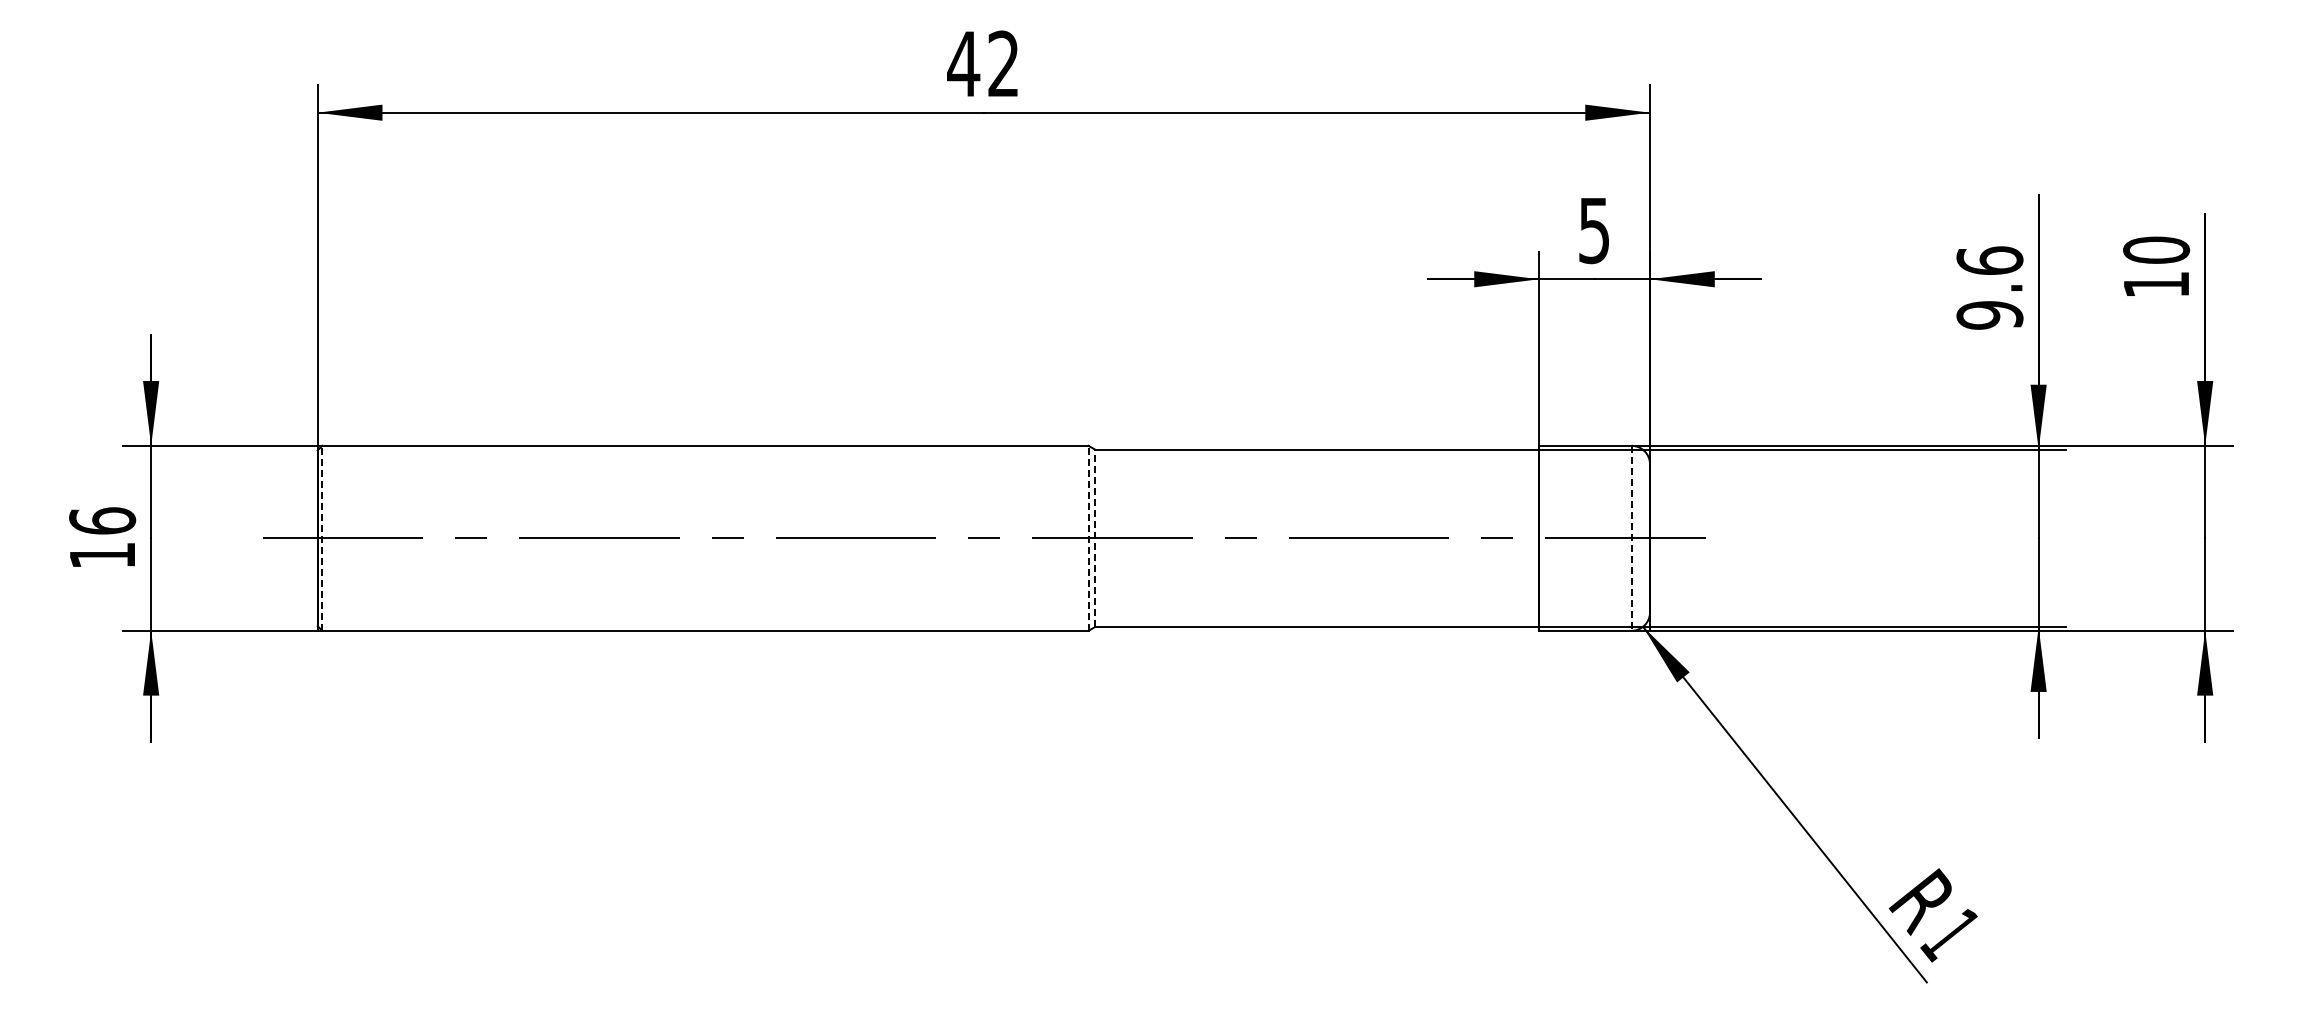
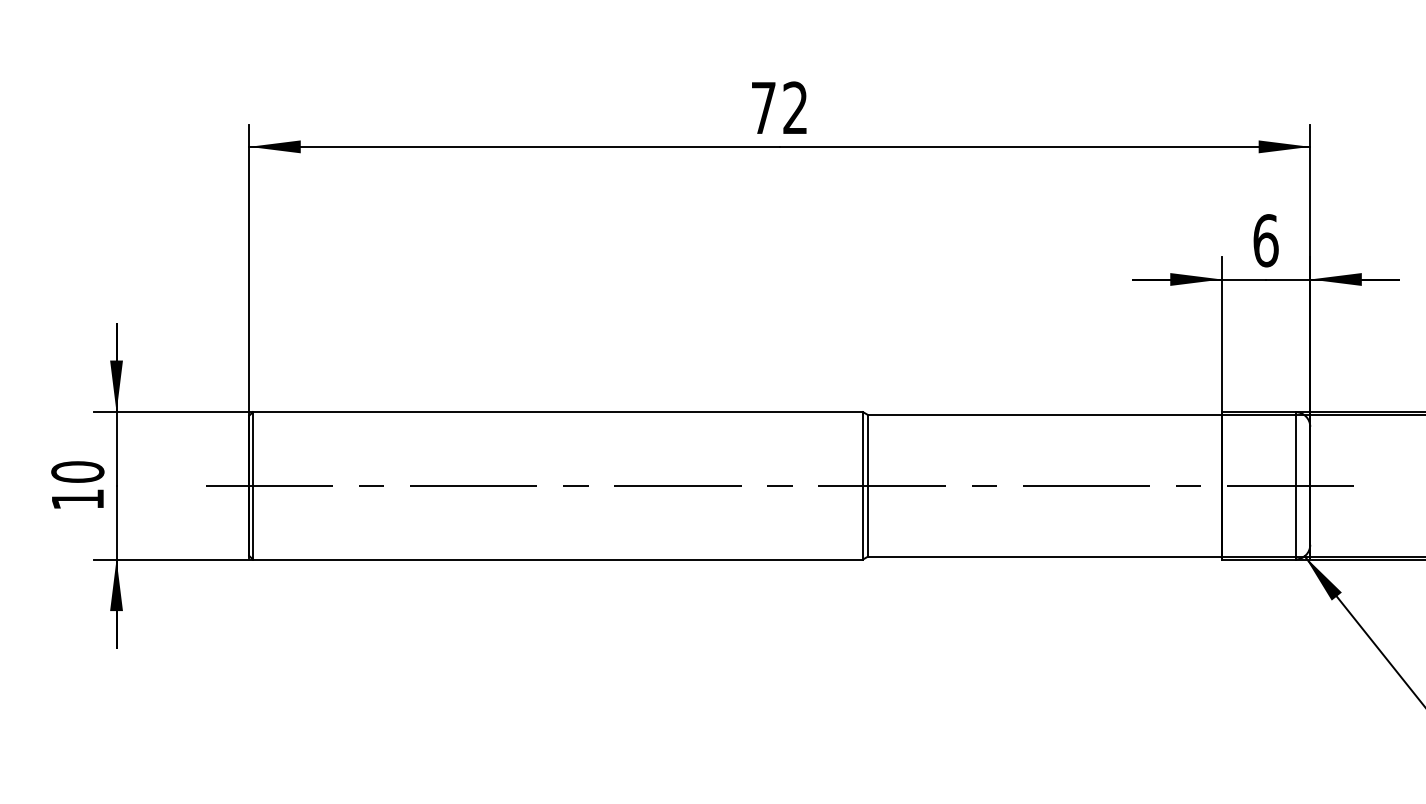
text: (963, 63) -> (763, 107), 42 -> 72
text: (1594, 230) -> (1266, 240), 5 -> 6
text: (102, 520) -> (77, 471), 16 -> 10
line: (322, 538) -> (253, 485), dashed -> solid
line: (1088, 538) -> (863, 485), dashed -> solid
line: (1094, 538) -> (867, 485), dashed -> solid
line: (1631, 538) -> (1295, 485), dashed -> solid

